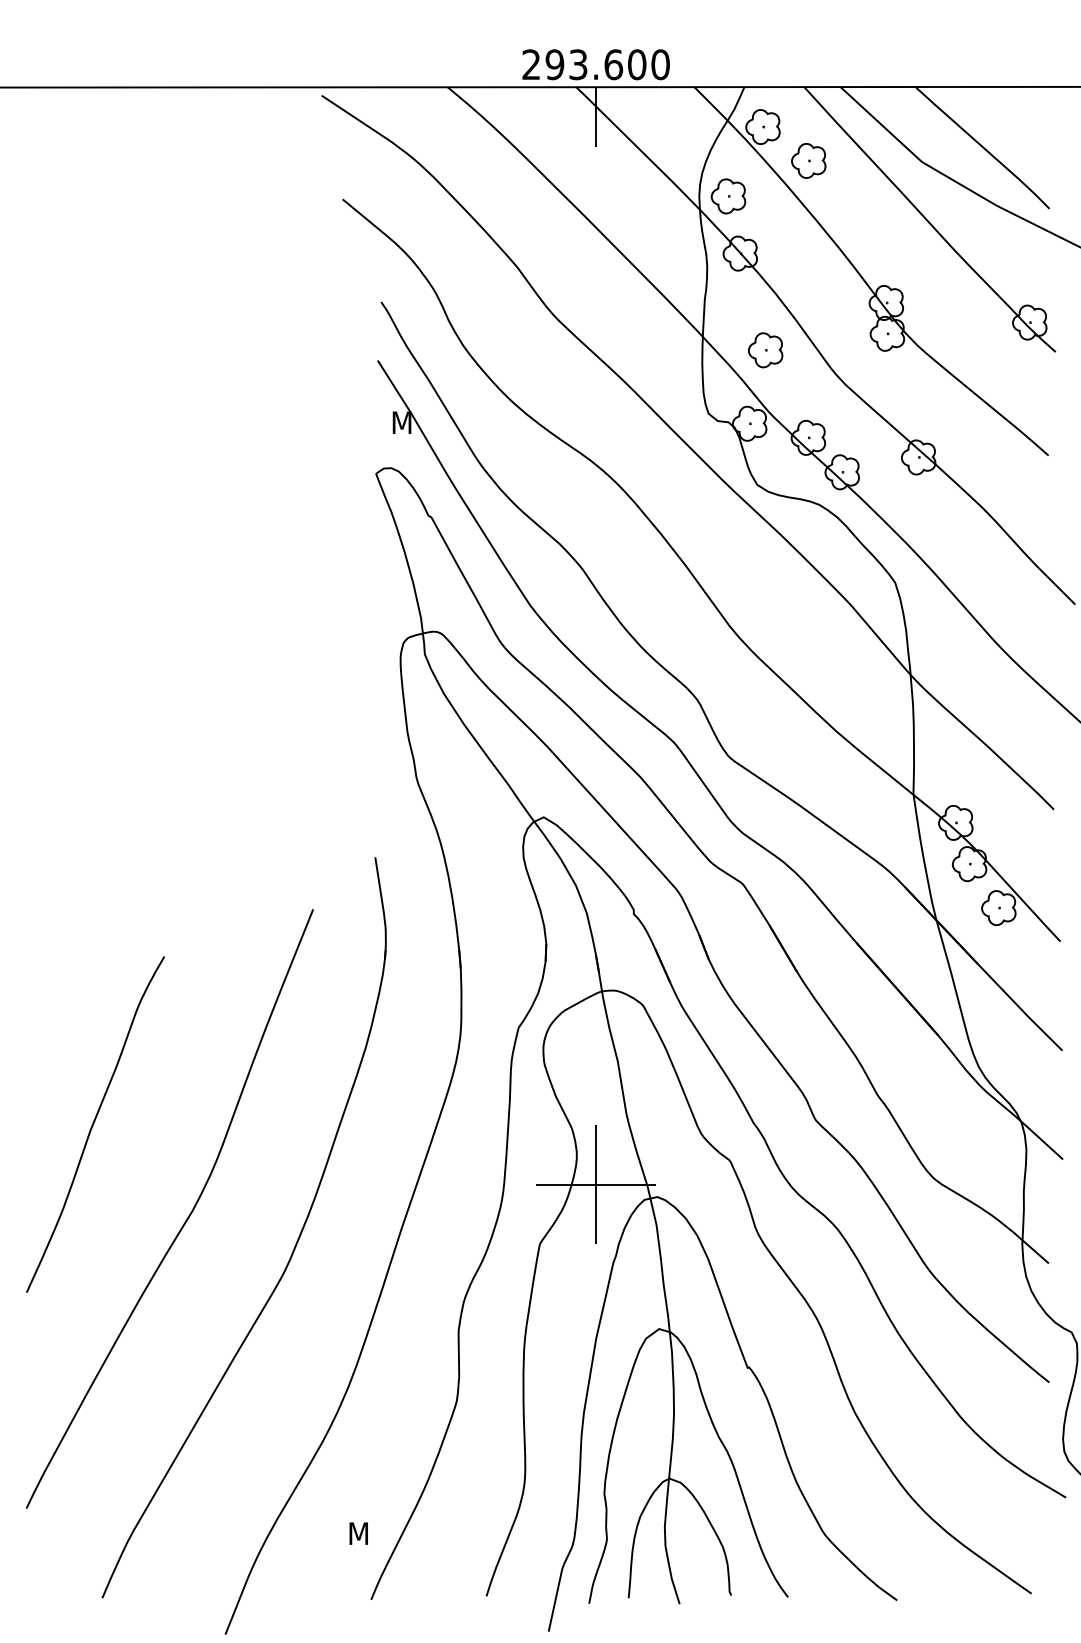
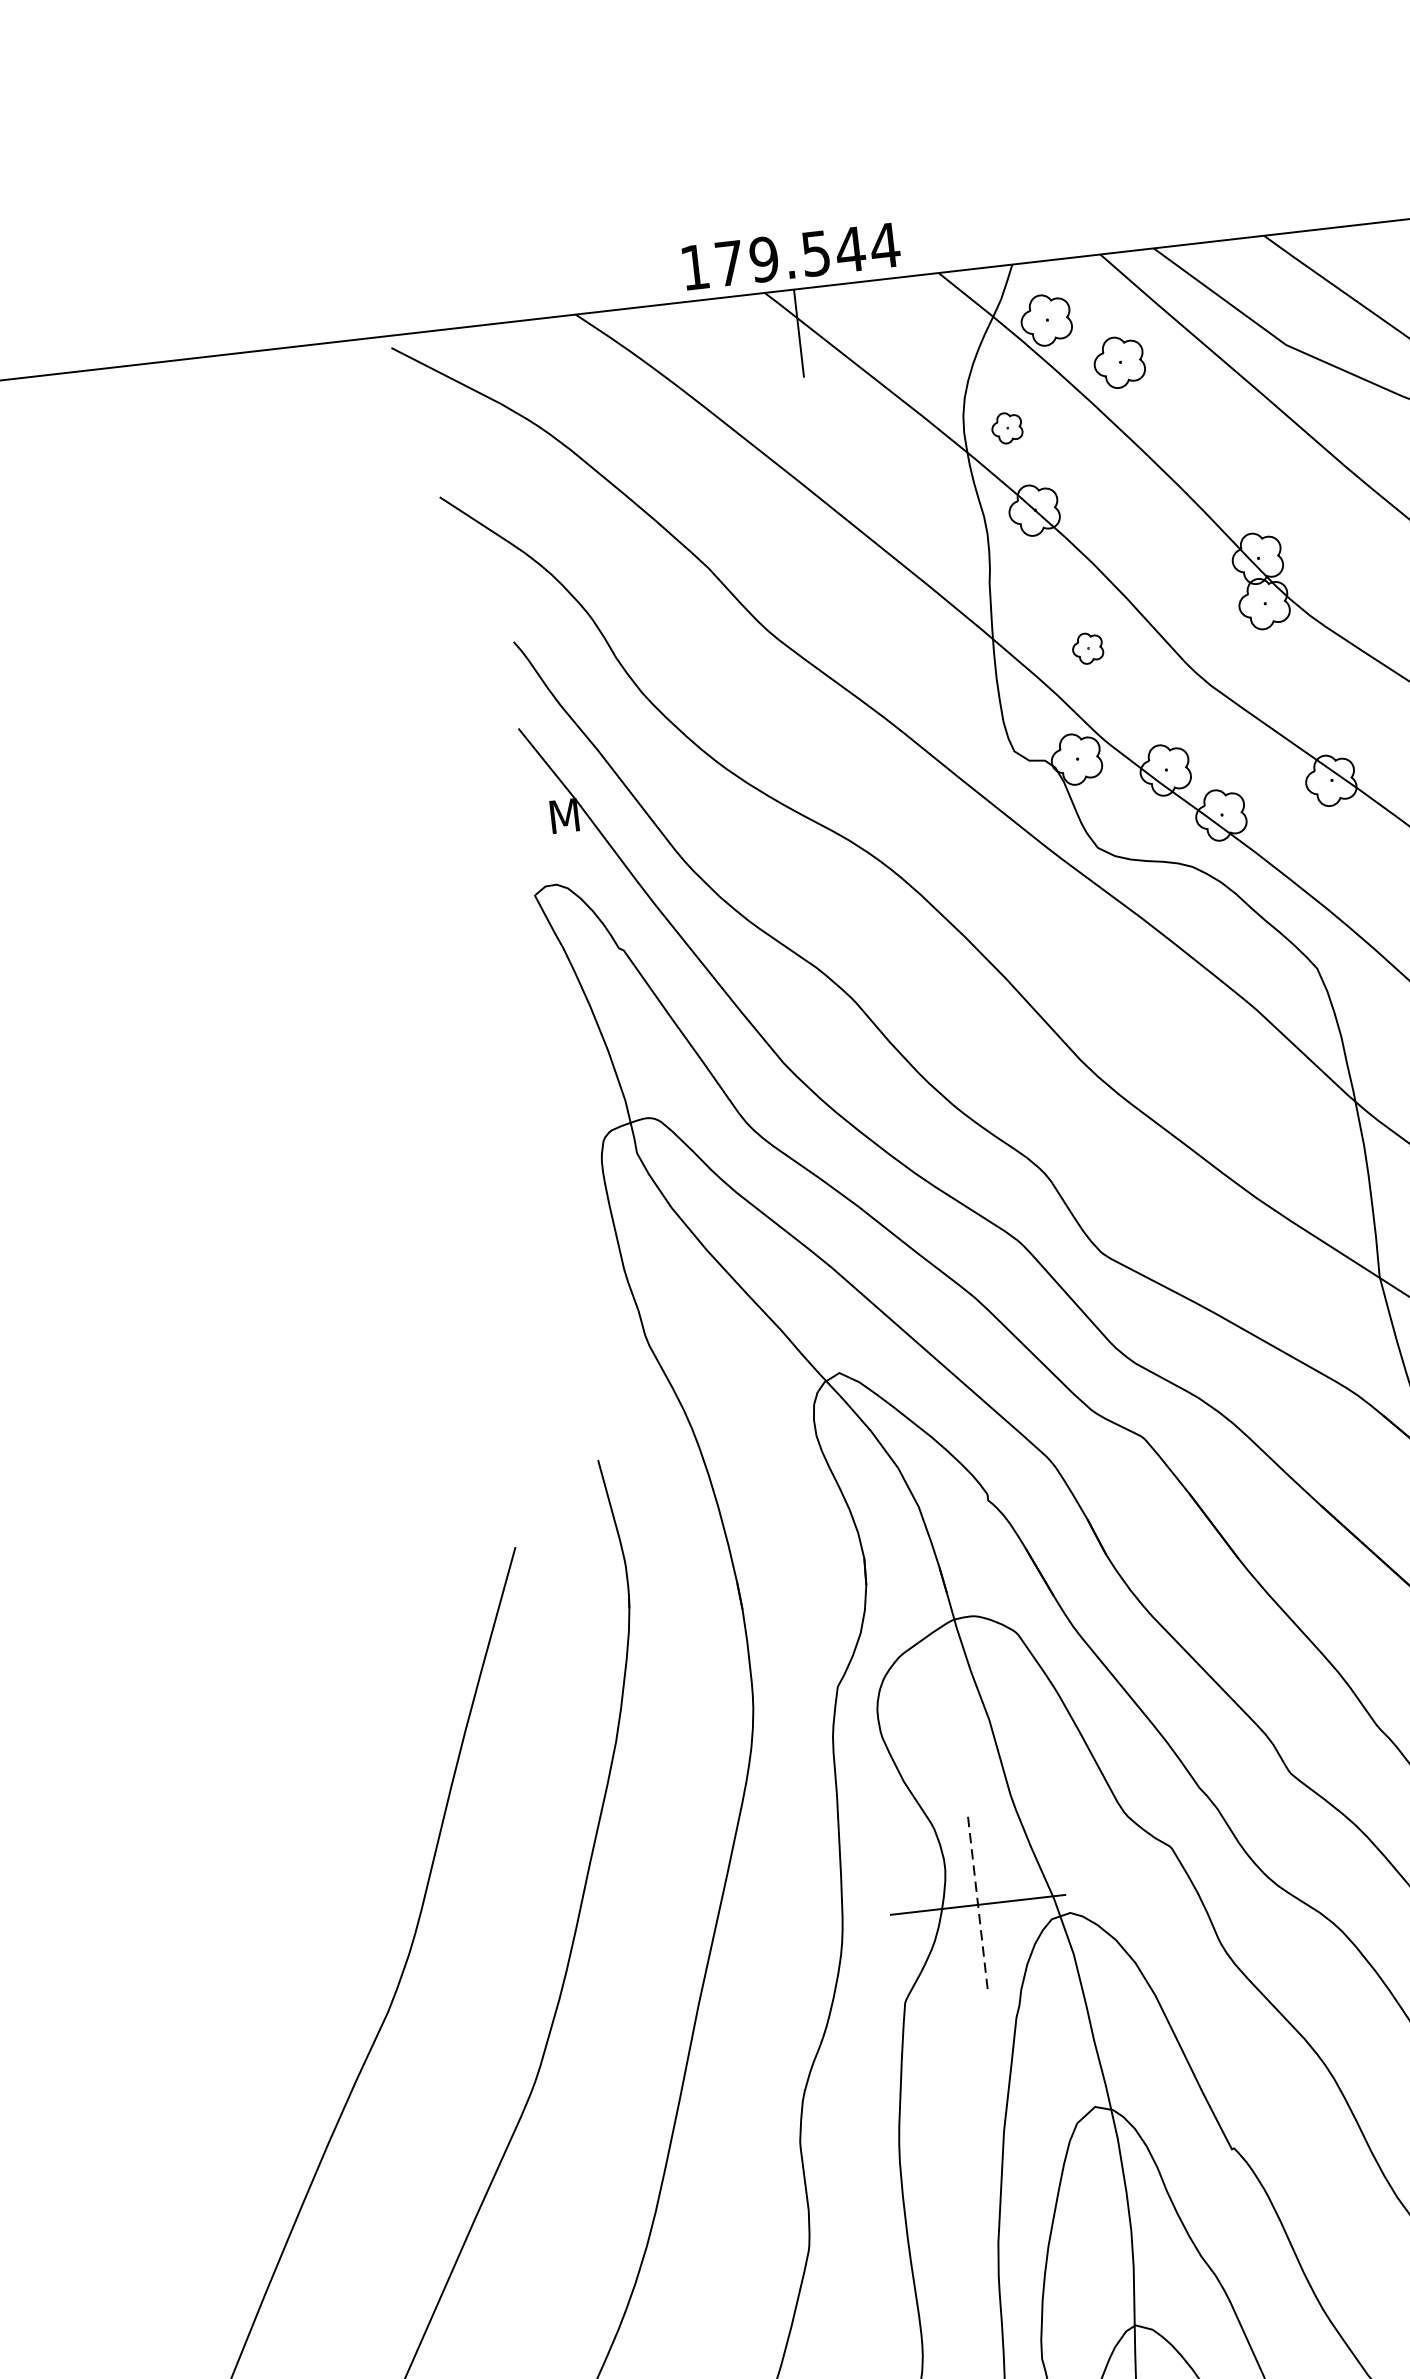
text: (596, 64) -> (790, 256), 293.600 -> 179.544
part: (728, 196) -> (1007, 428), size x0.6
part: (765, 350) -> (1087, 648), size x0.6
curve: (94, 1123) -> (229, 1899), removed
line: (596, 1184) -> (978, 1904), solid -> dashed

